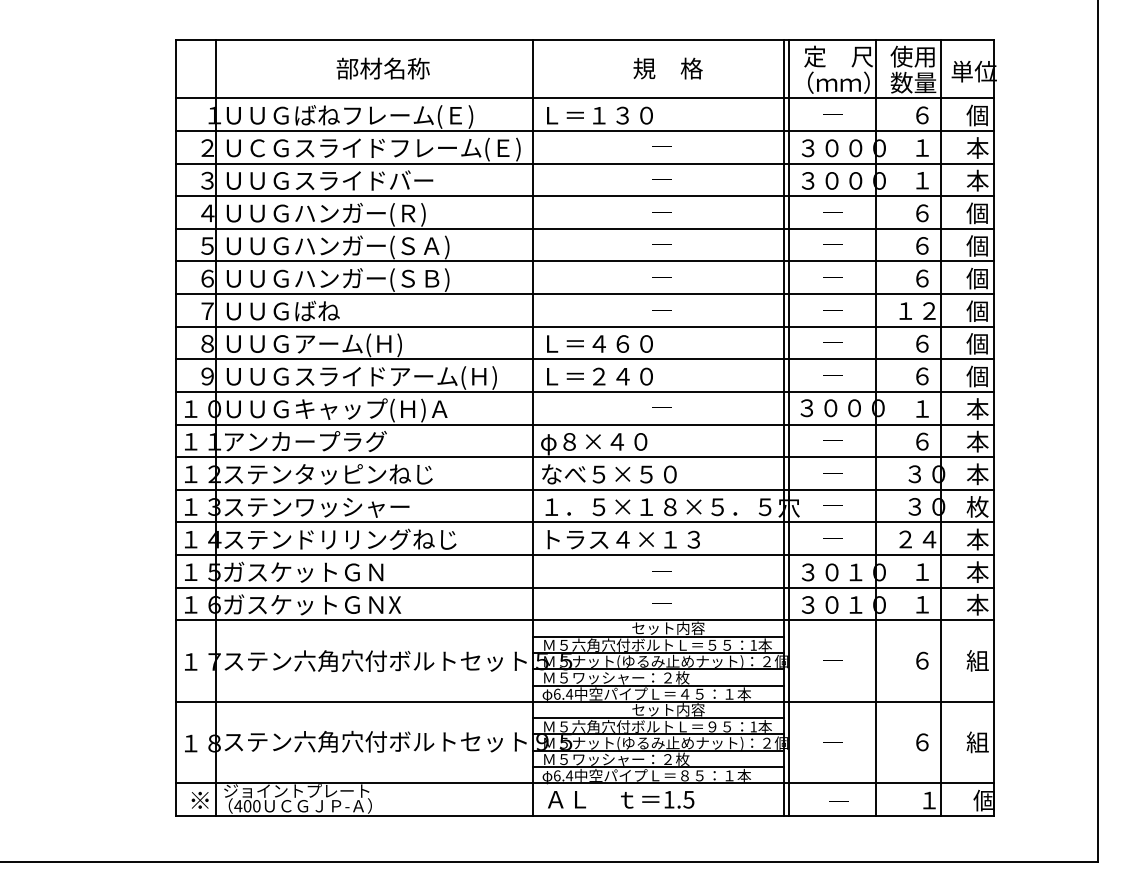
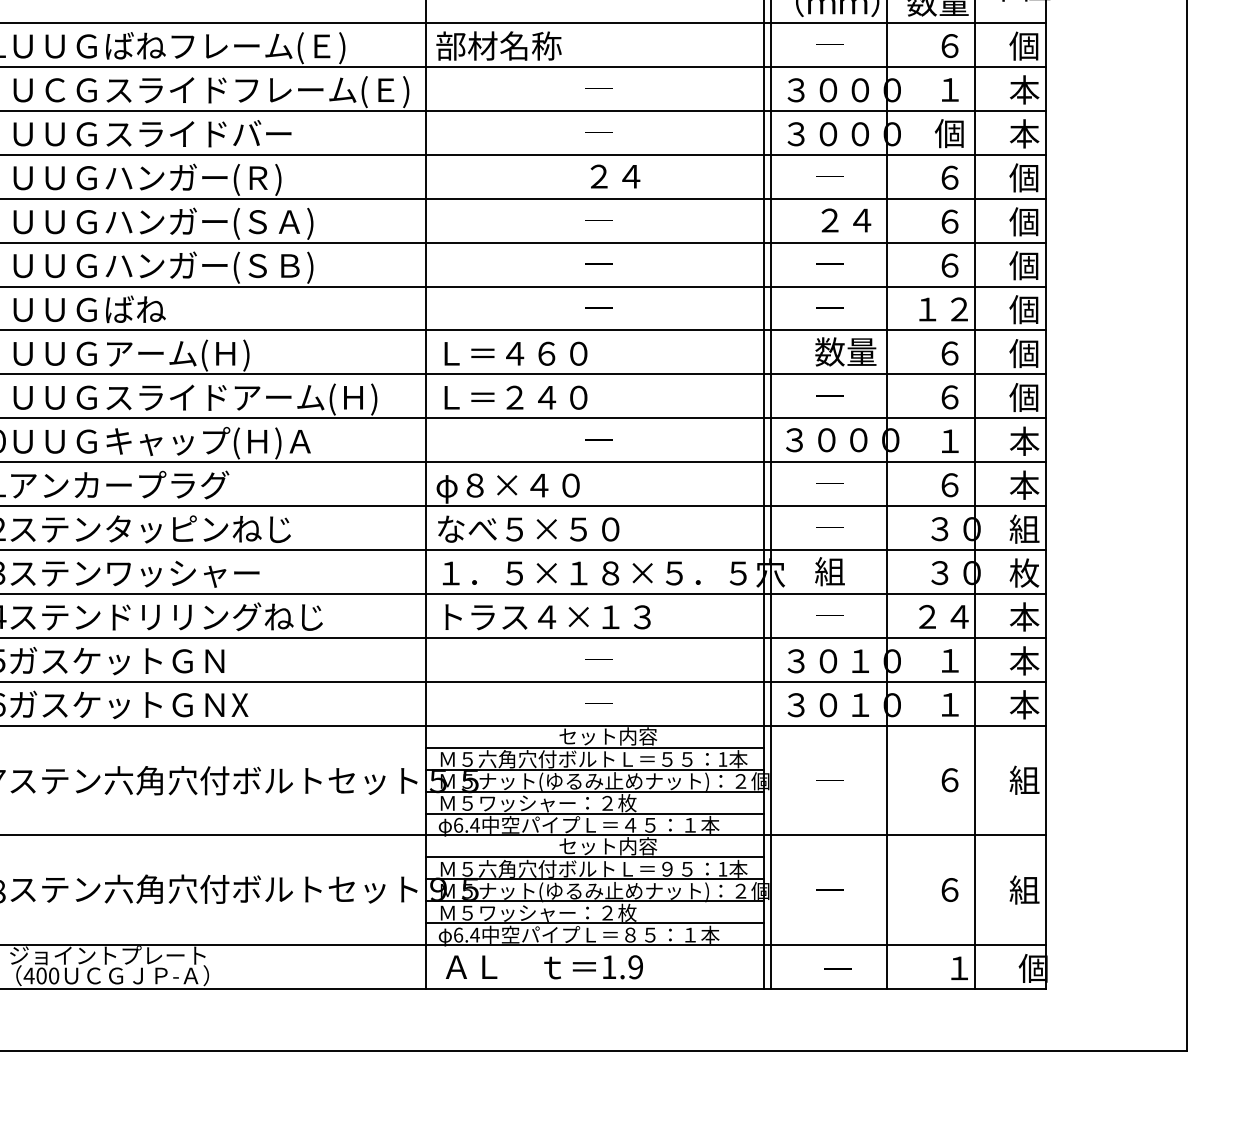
text: (596, 115) -> (511, 46), Ｌ＝１３０ -> 部材名称
text: (921, 180) -> (948, 133), １ -> 個
text: (672, 212) -> (613, 176), ― -> ２４
text: (843, 244) -> (843, 219), ― -> ２４
text: (844, 342) -> (845, 351), ― -> 数量
text: (977, 474) -> (1024, 529), 本 -> 組
text: (833, 505) -> (830, 571), ― -> 組
text: (688, 799) -> (635, 966), 1.5 -> 1.9

